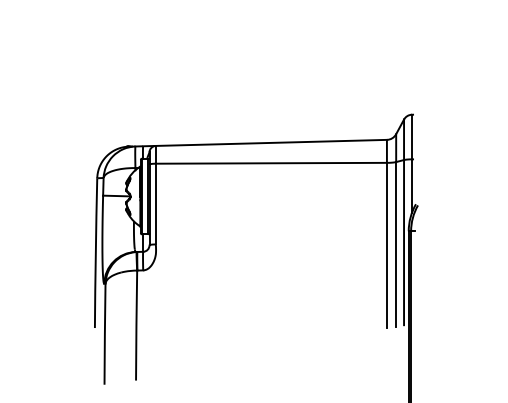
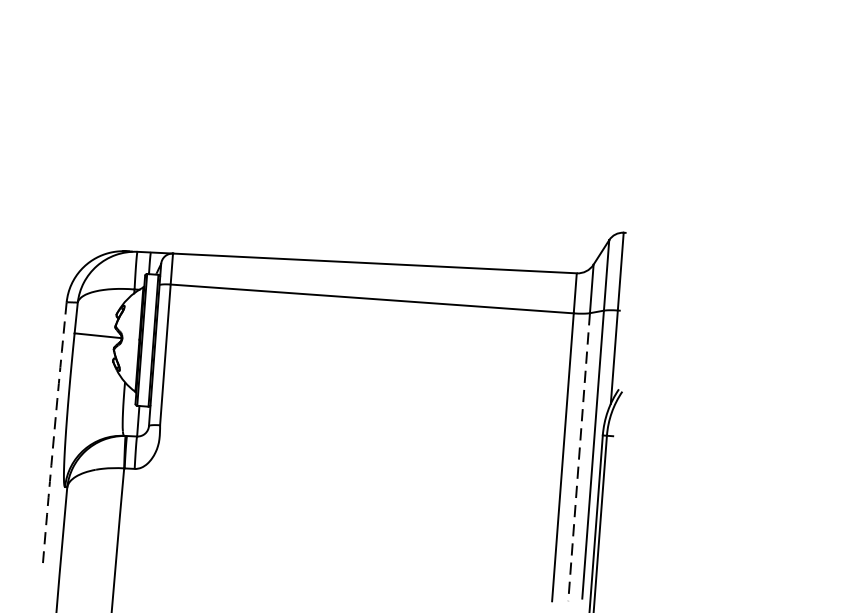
line: (396, 244) -> (579, 456), solid -> dashed
arc: (95, 253) -> (53, 433), solid -> dashed

